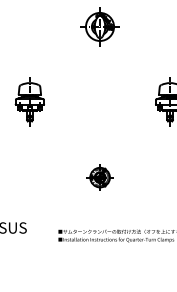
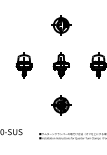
part: (98, 102) -> (60, 65), added
part: (100, 177) -> (61, 105), size x1.43

